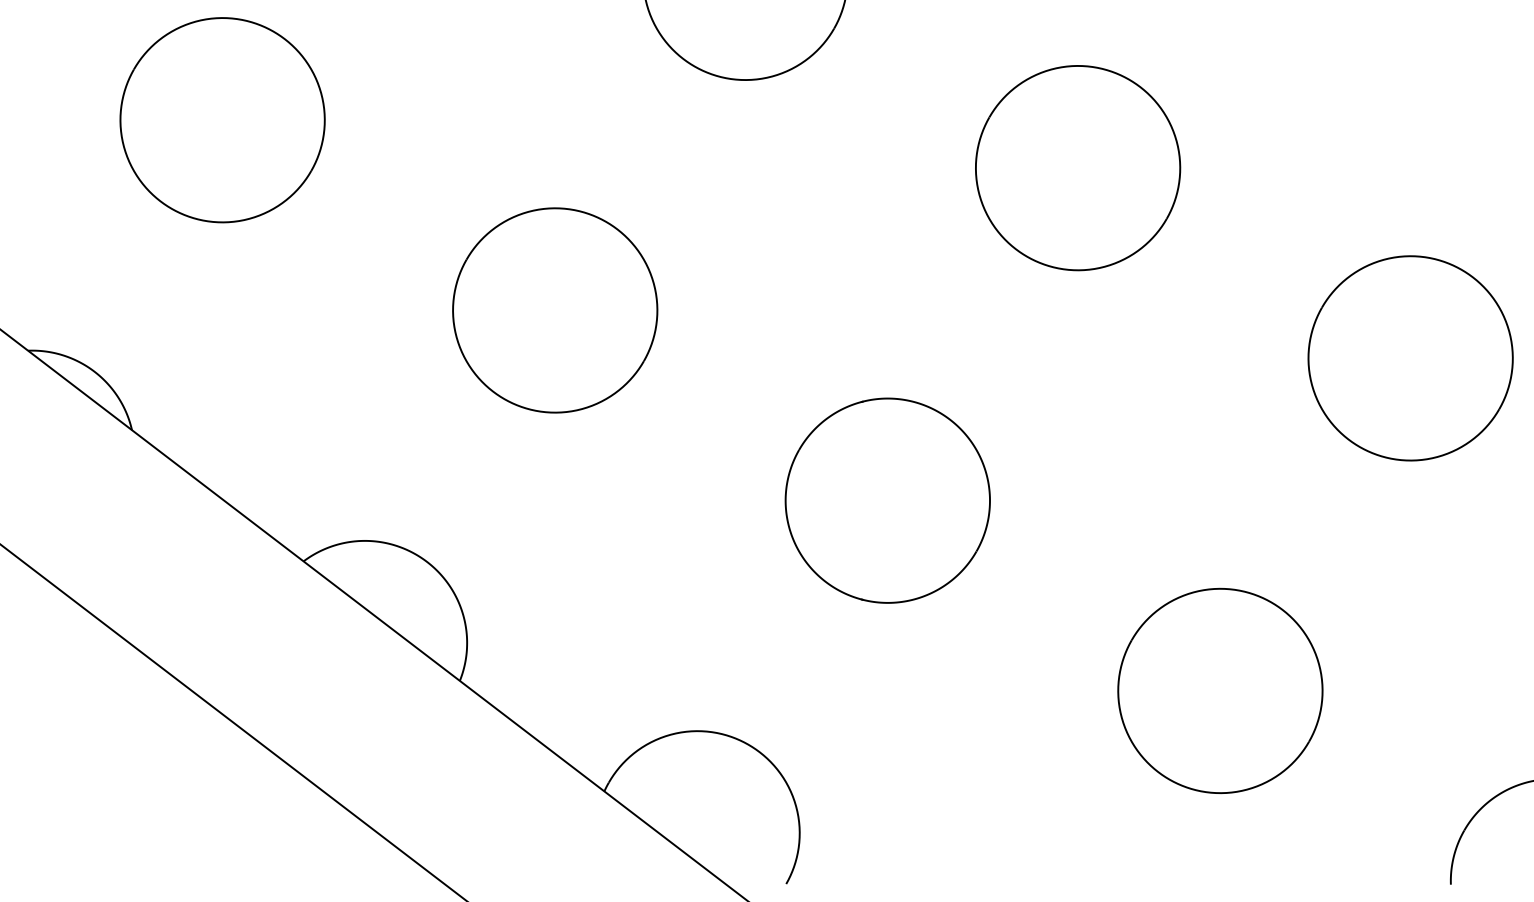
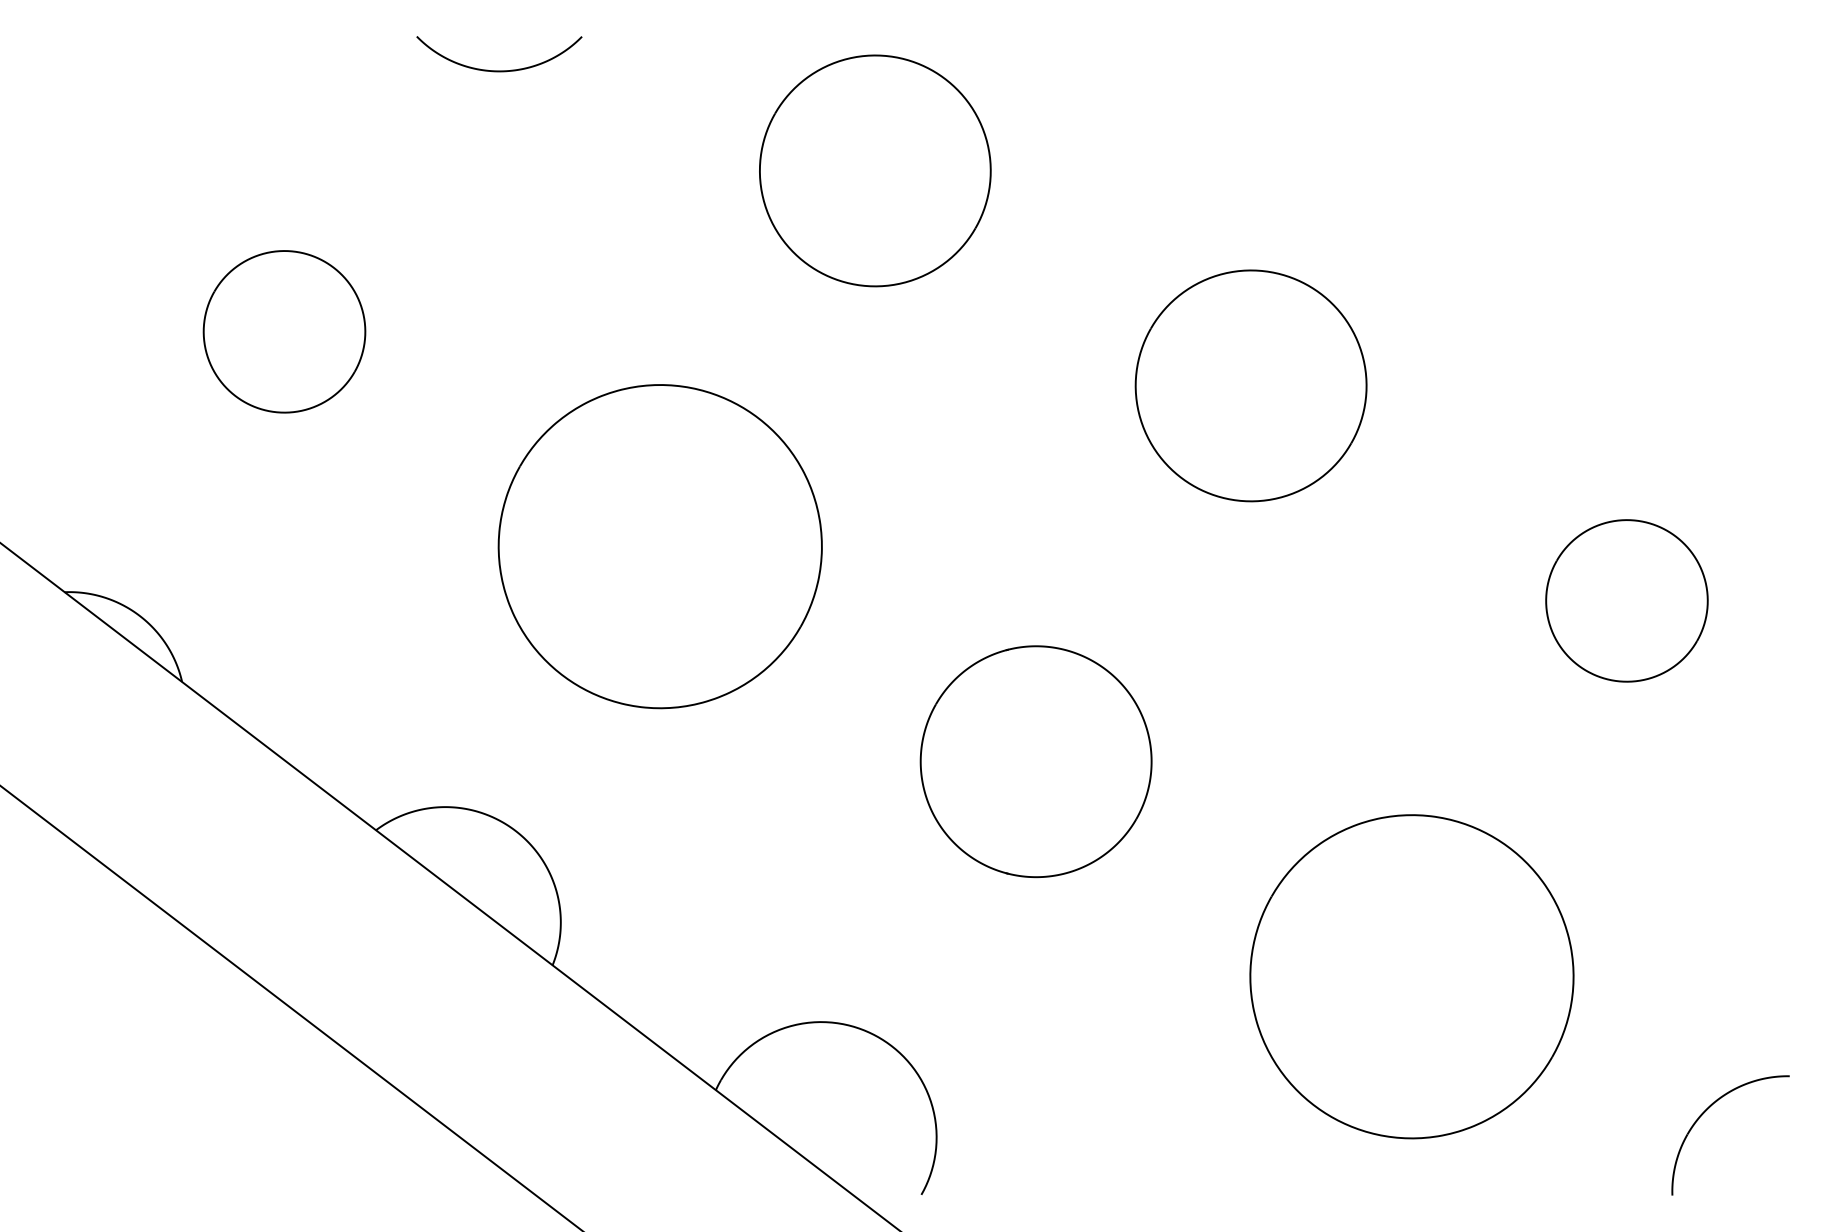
part: (222, 119) -> (284, 331), size x0.7
part: (555, 310) -> (660, 546), size x1.4
part: (1410, 358) -> (1626, 600), size x0.7
part: (1219, 690) -> (1411, 976), size x1.4

